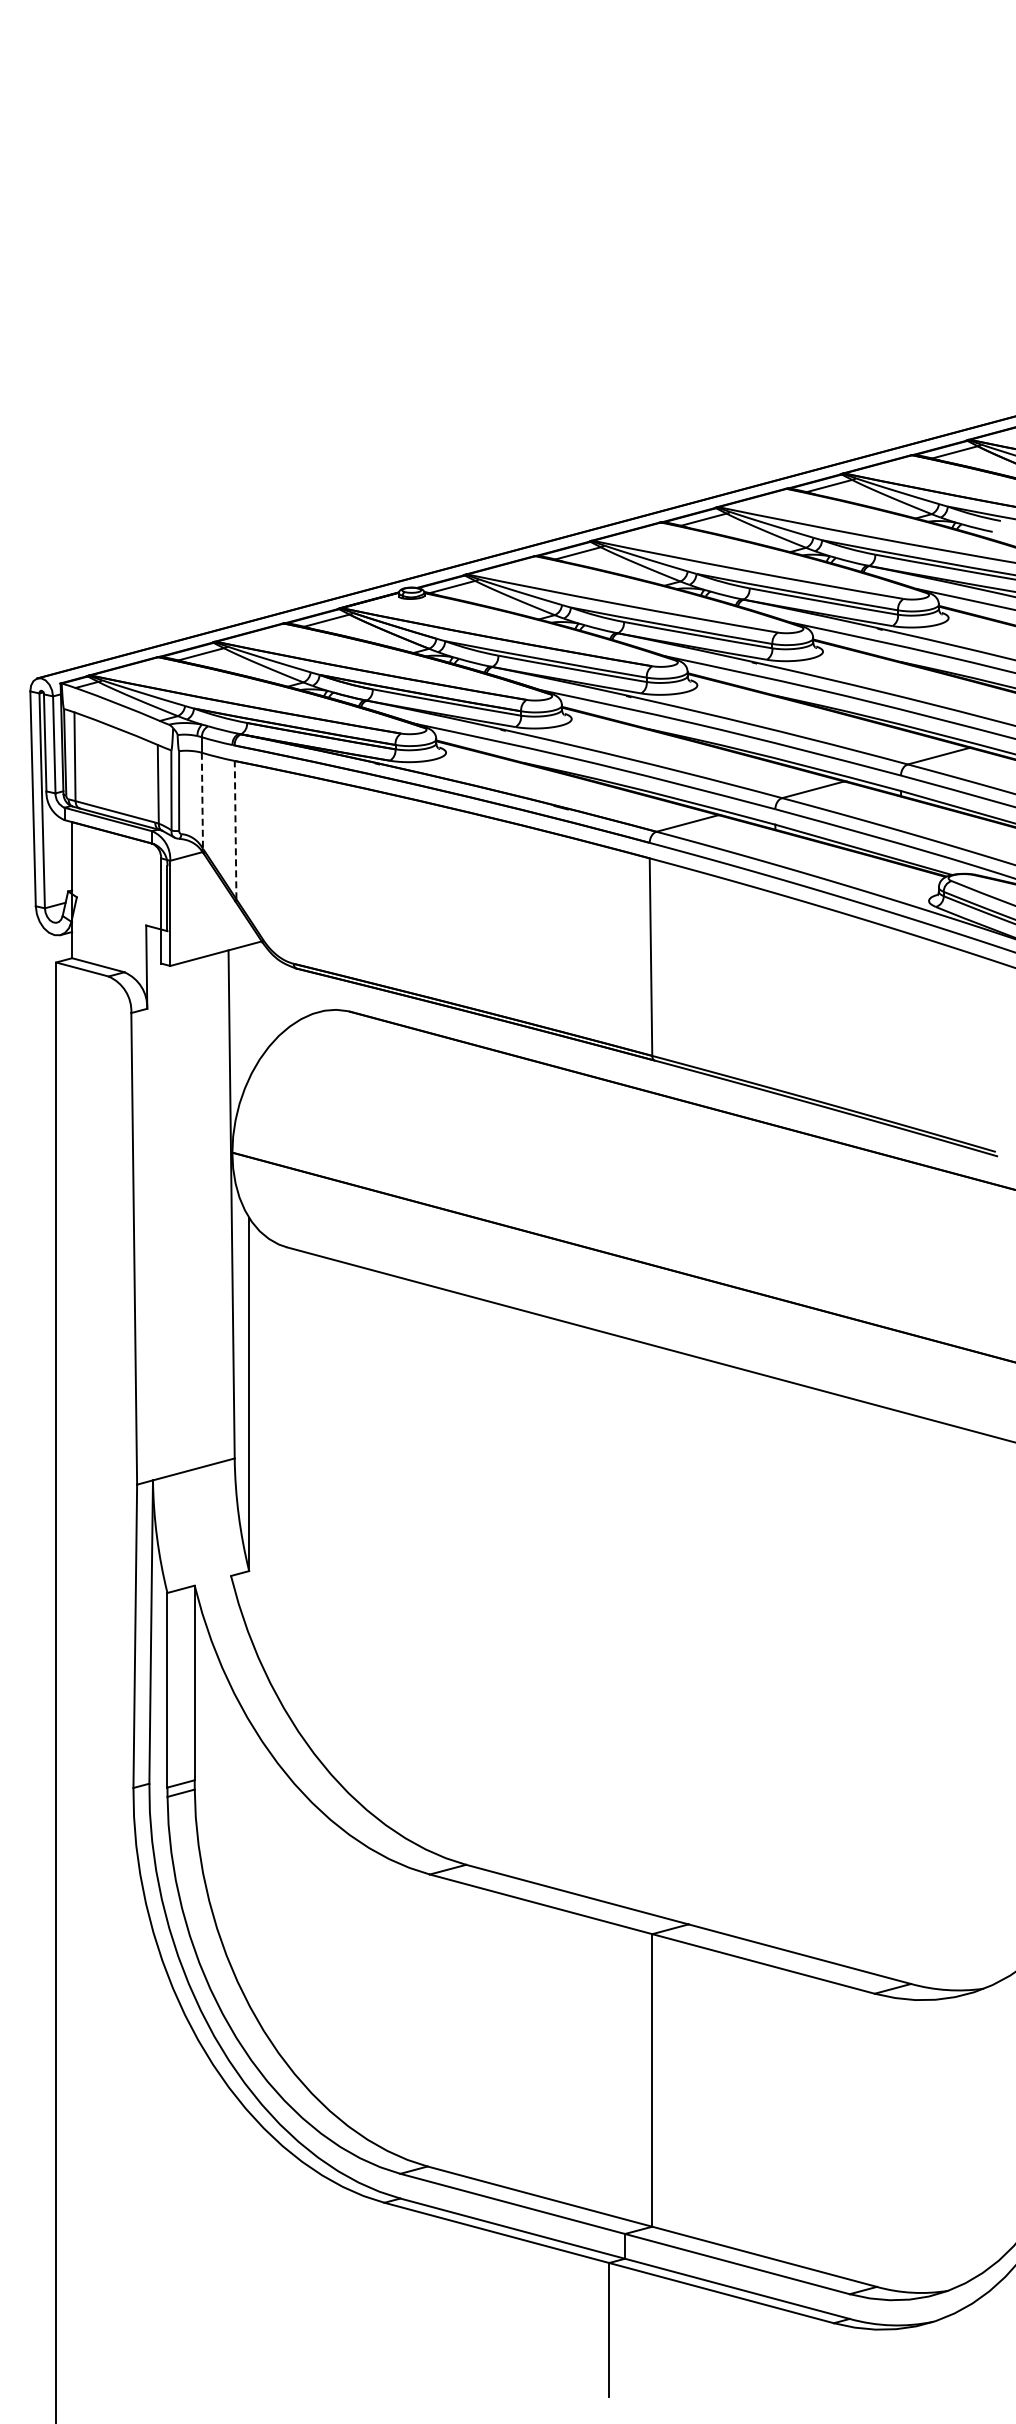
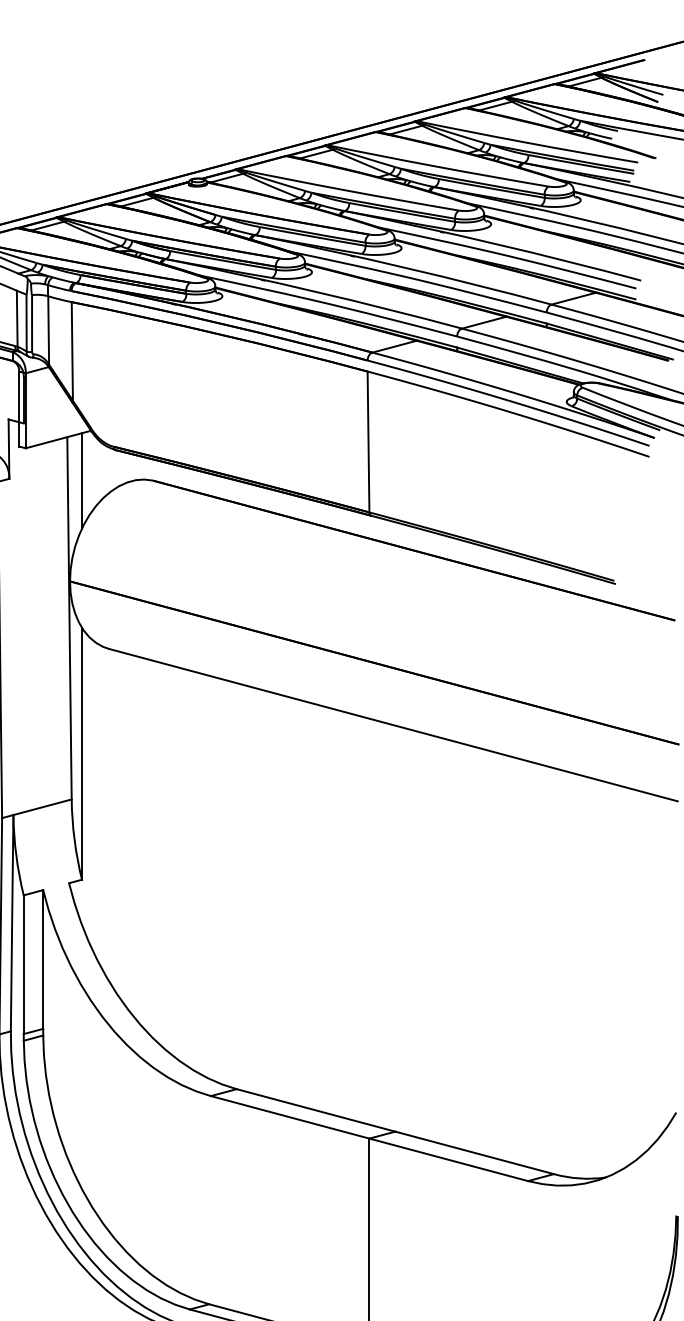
line: (202, 801) -> (48, 331), dashed -> solid
line: (235, 829) -> (72, 350), dashed -> solid
line: (249, 1011) -> (82, 480), added

